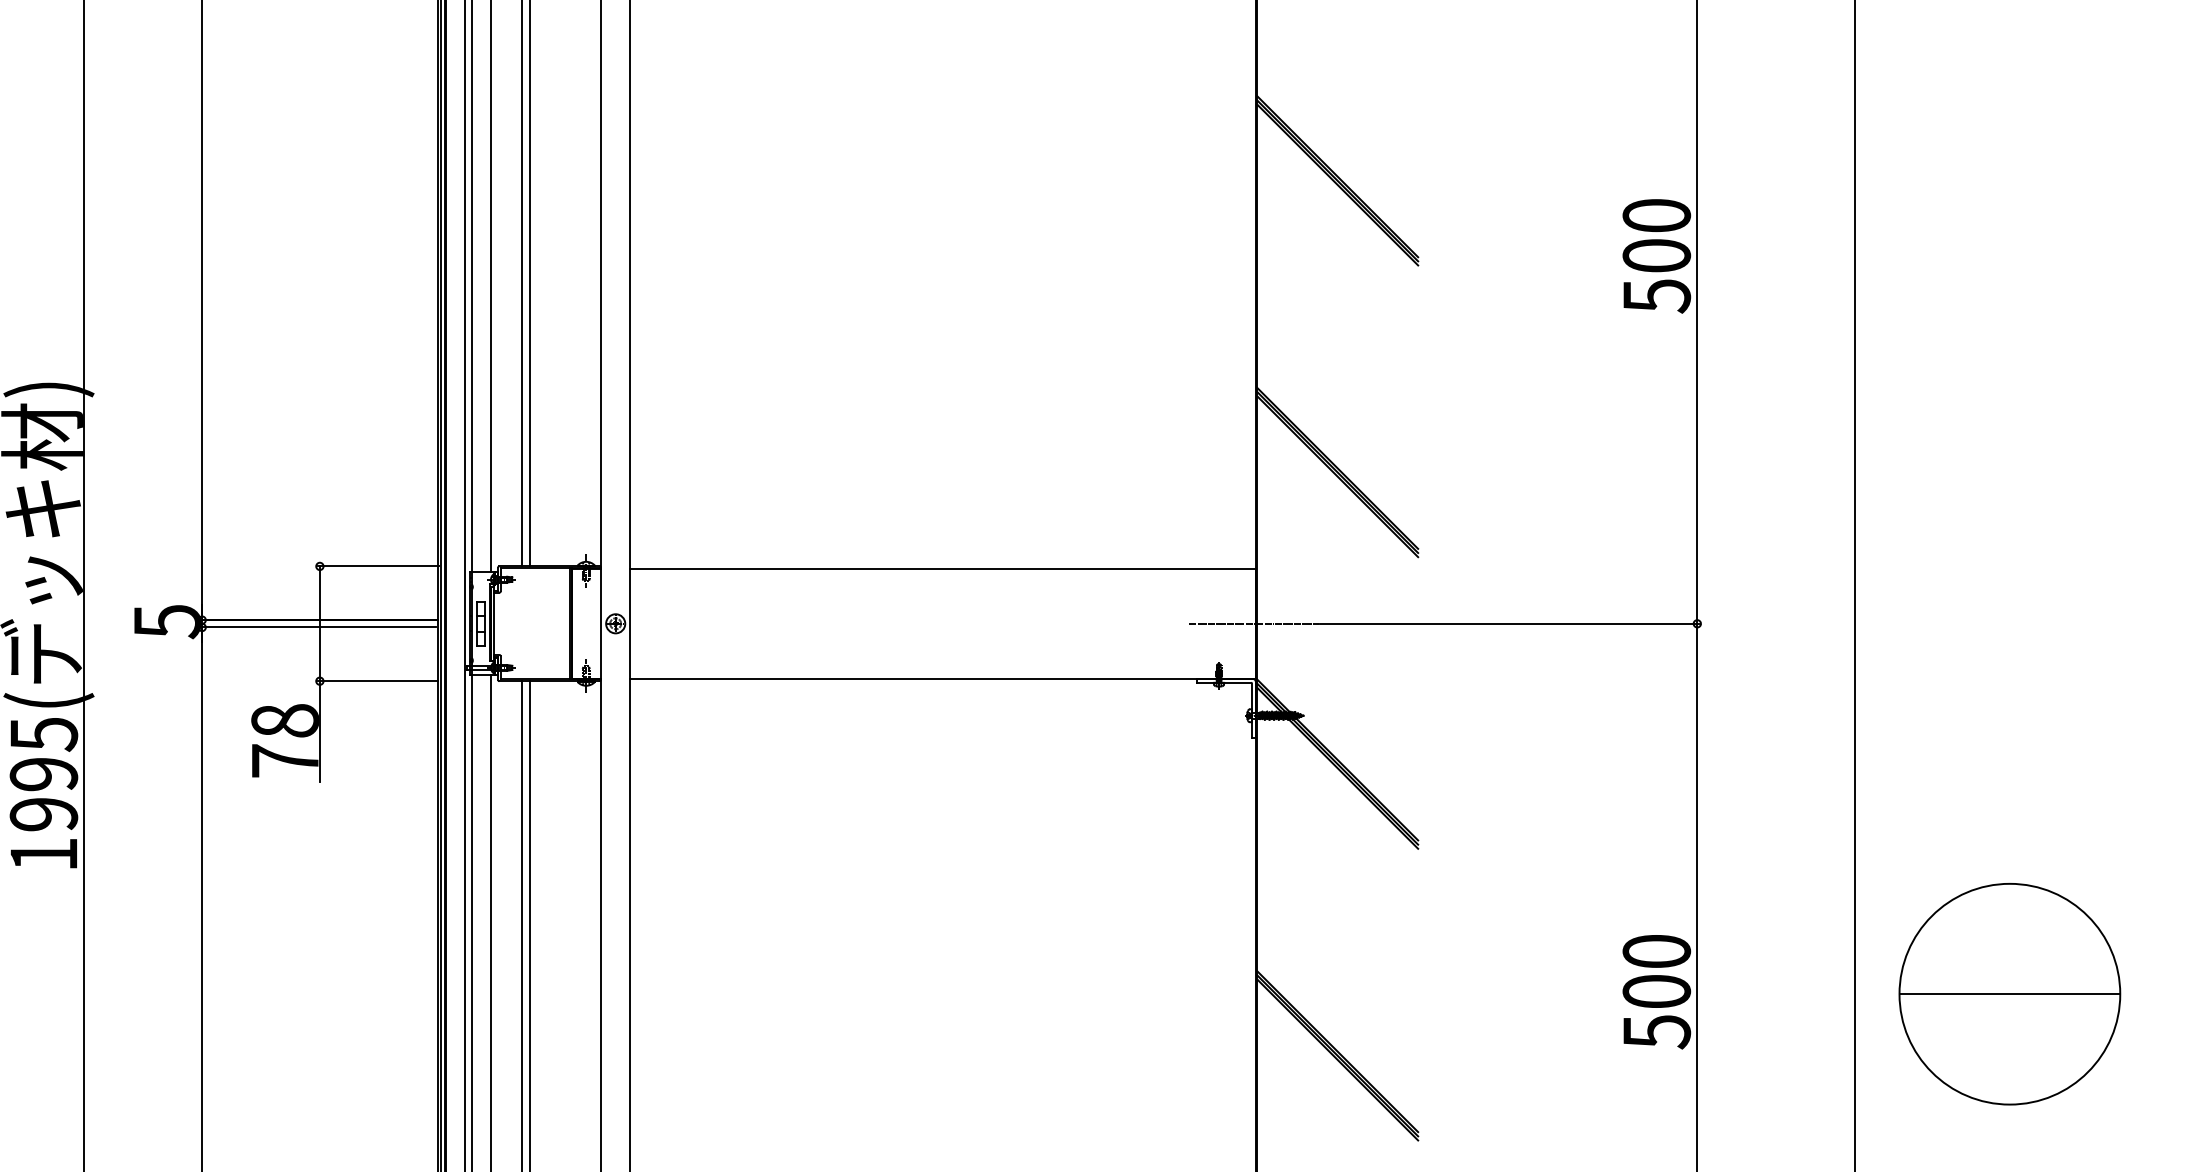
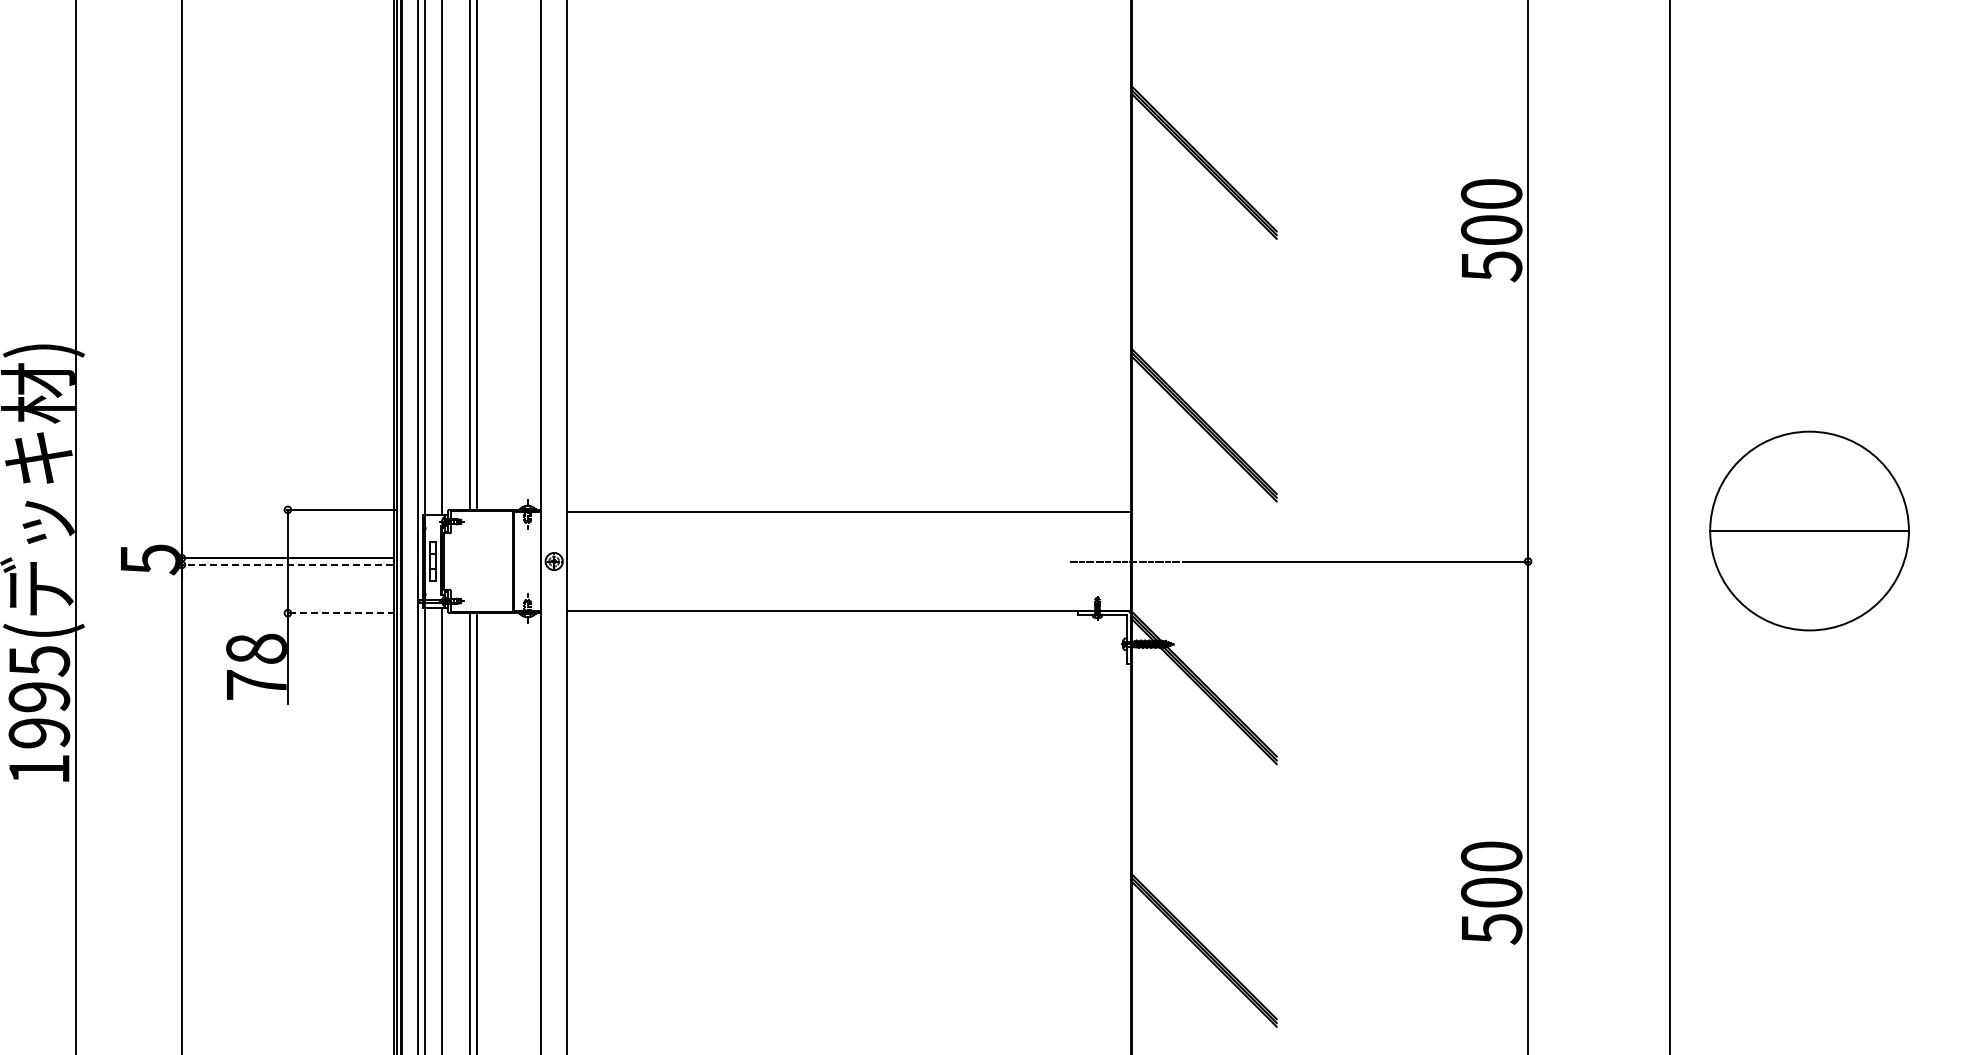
line: (318, 627) -> (286, 564), solid -> dashed
line: (378, 681) -> (340, 613), solid -> dashed
part: (2009, 993) -> (1809, 530), moved

